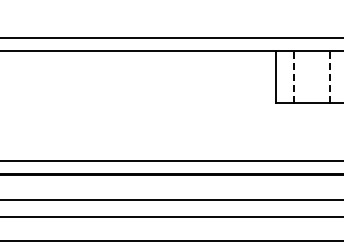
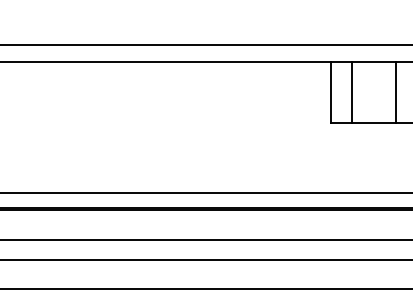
line: (293, 77) -> (352, 92), dashed -> solid
line: (329, 77) -> (395, 92), dashed -> solid

